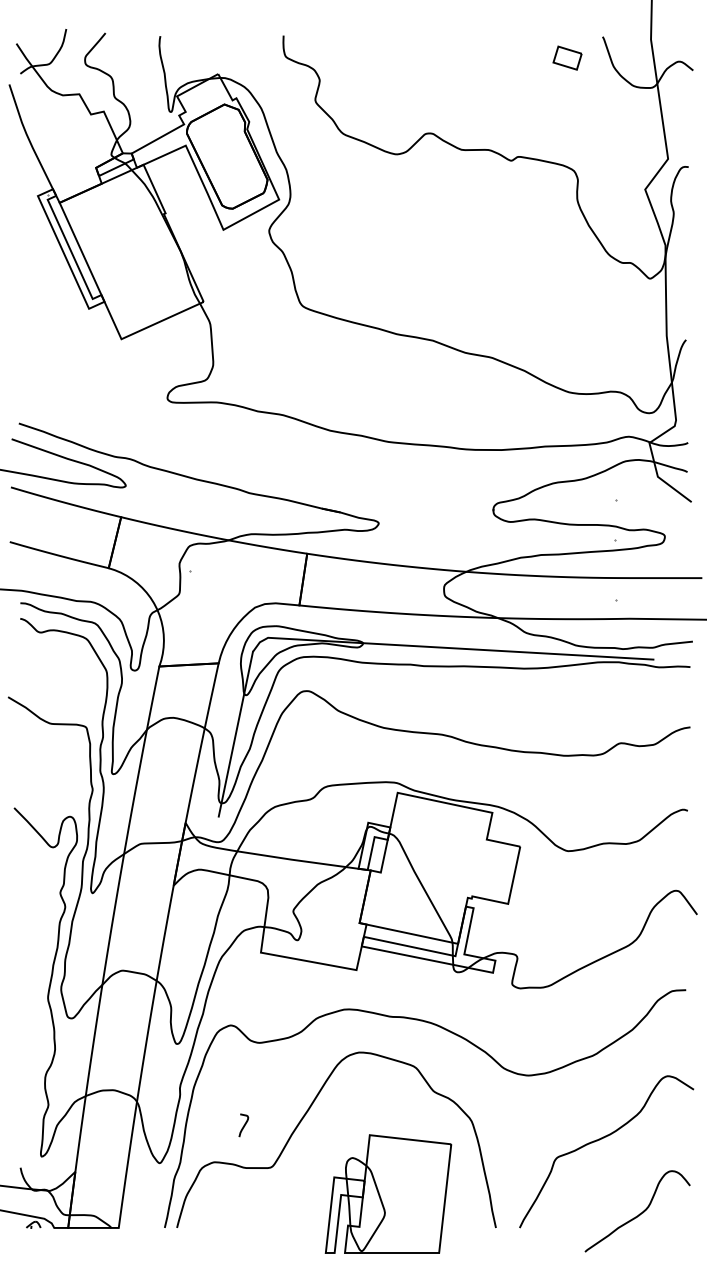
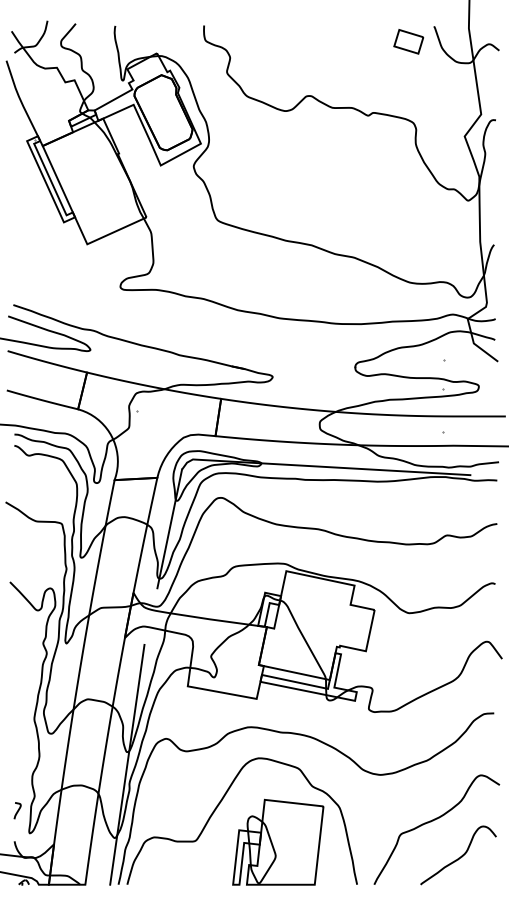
part: (567, 57) -> (408, 41), size x1.43
line: (176, 1061) -> (126, 764), added
curve: (243, 1125) -> (17, 810), moved
part: (388, 1193) -> (278, 841), moved
curve: (639, 1213) -> (459, 857), moved

